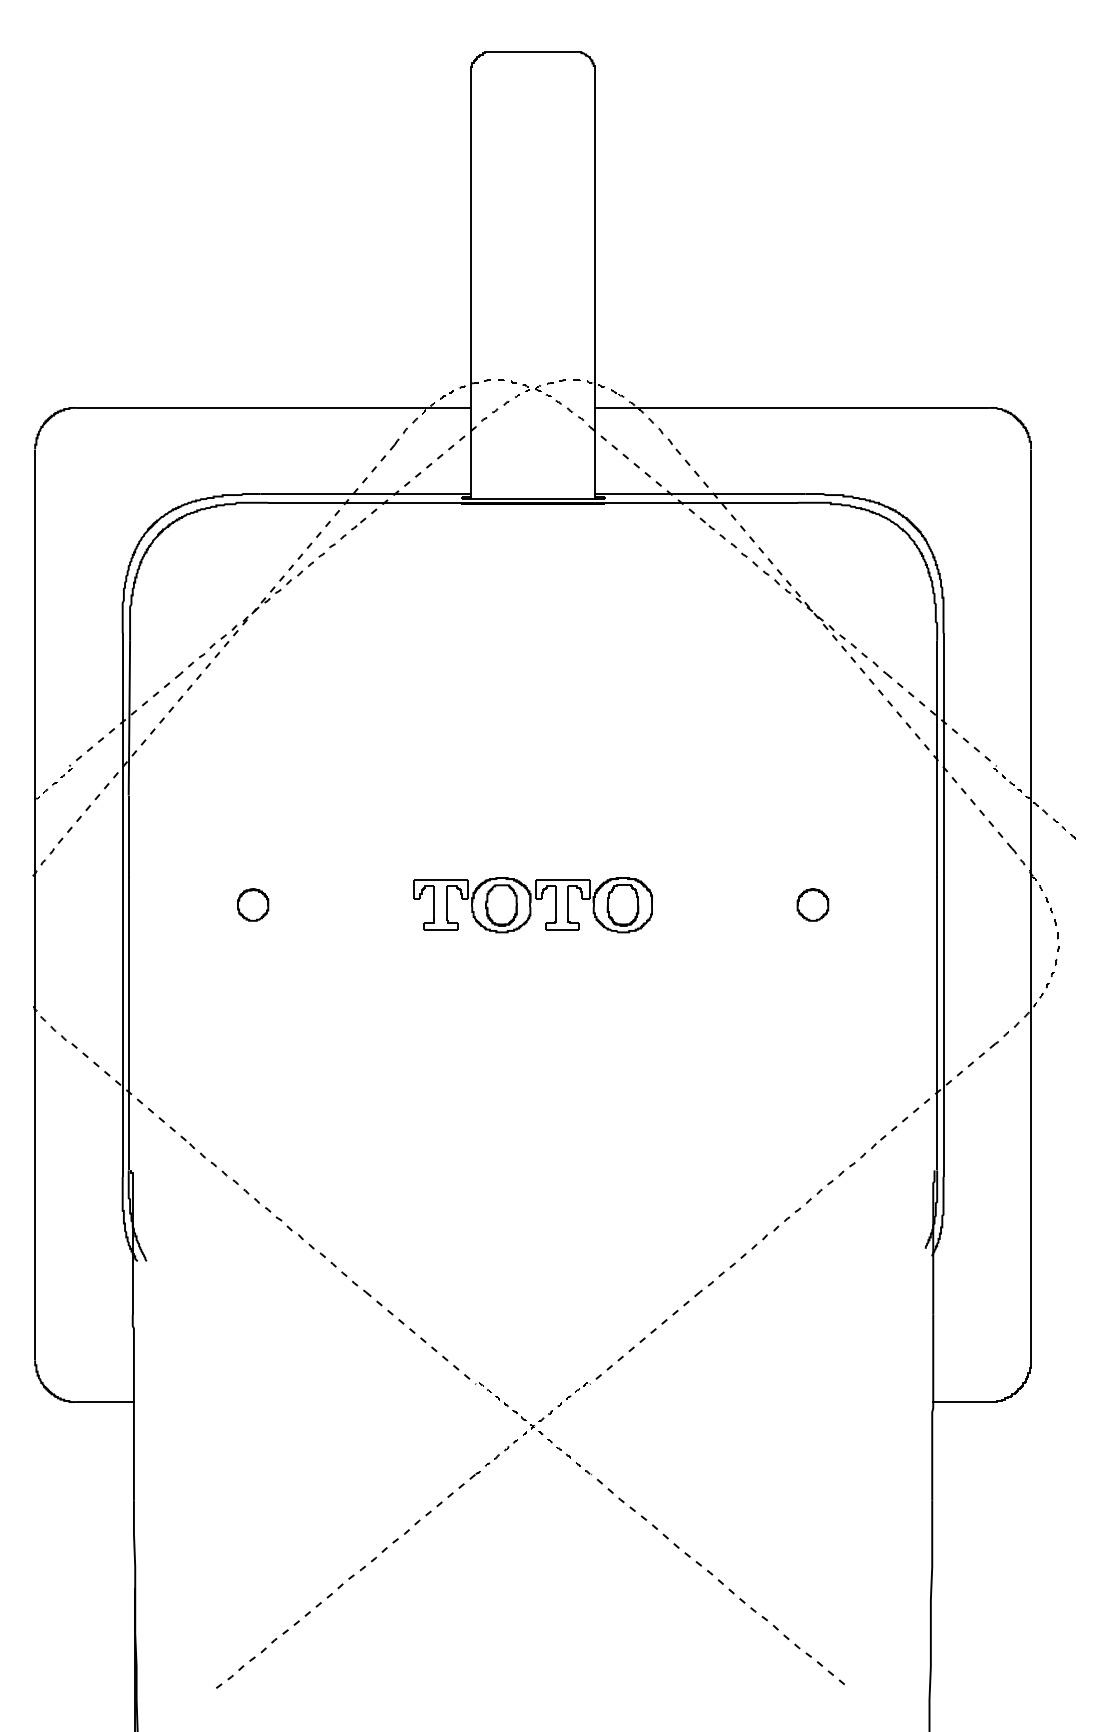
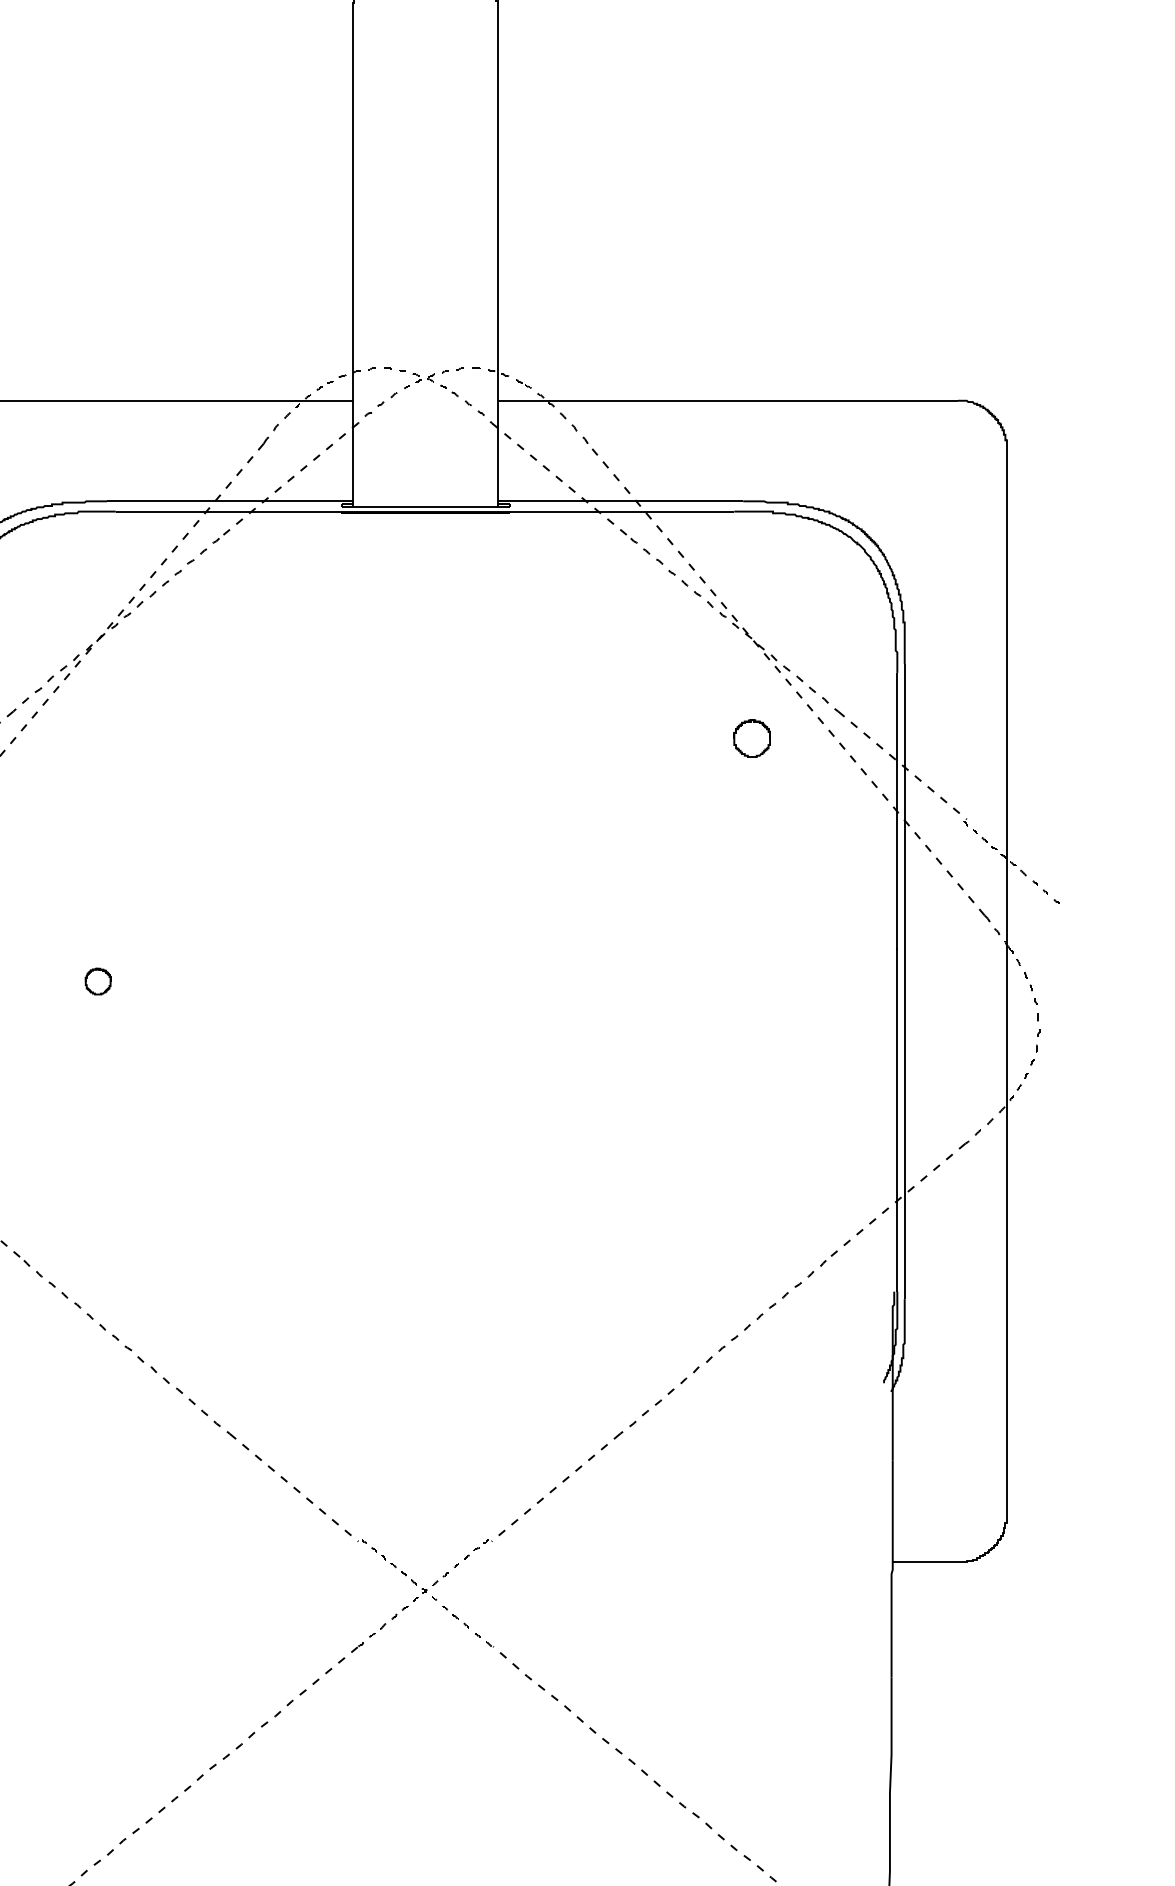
part: (253, 904) -> (98, 980), size x0.7
part: (812, 904) -> (751, 737), moved
part: (532, 905) -> (424, 982), removed

